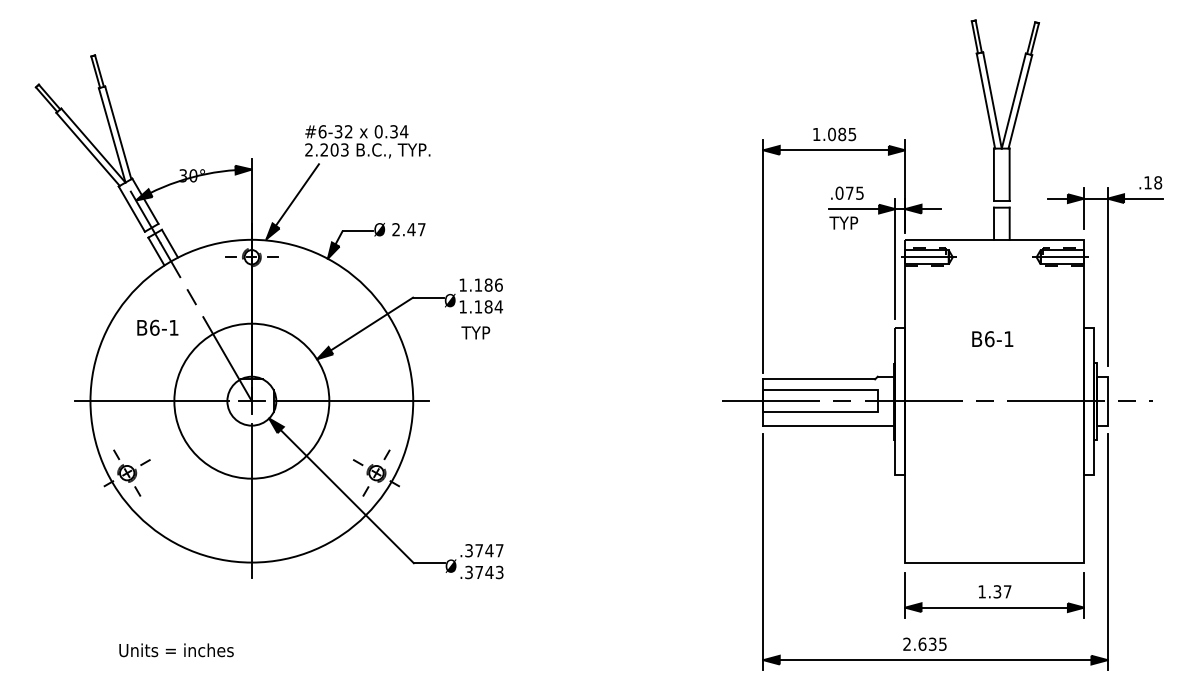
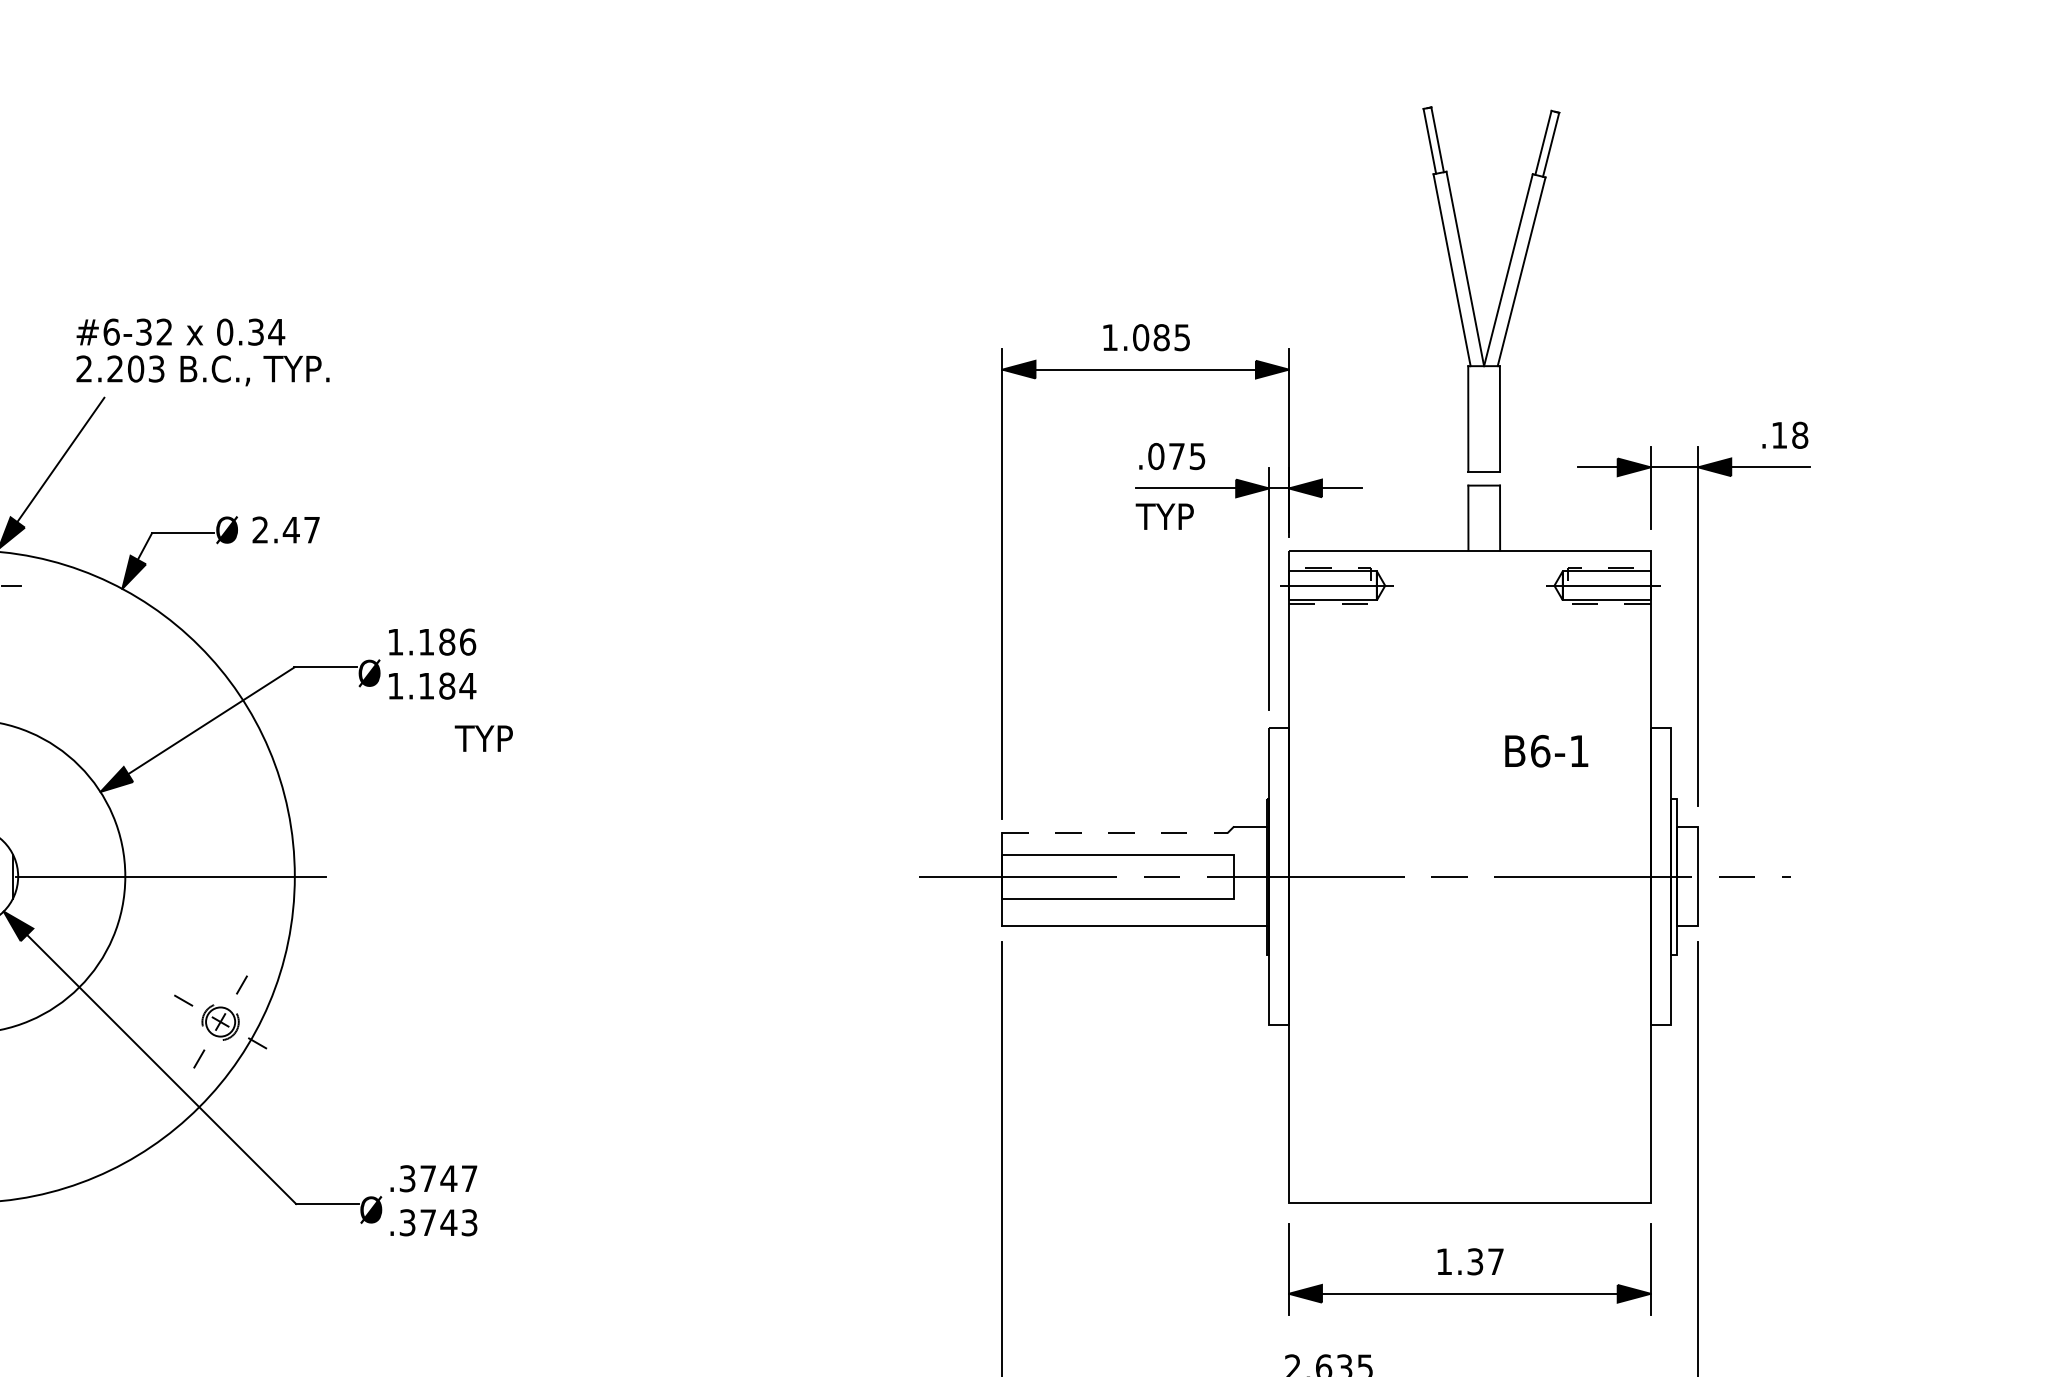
text: (475, 332) -> (483, 737), moved
text: (992, 339) -> (1546, 751), moved
line: (819, 379) -> (1115, 832), solid -> dashed

